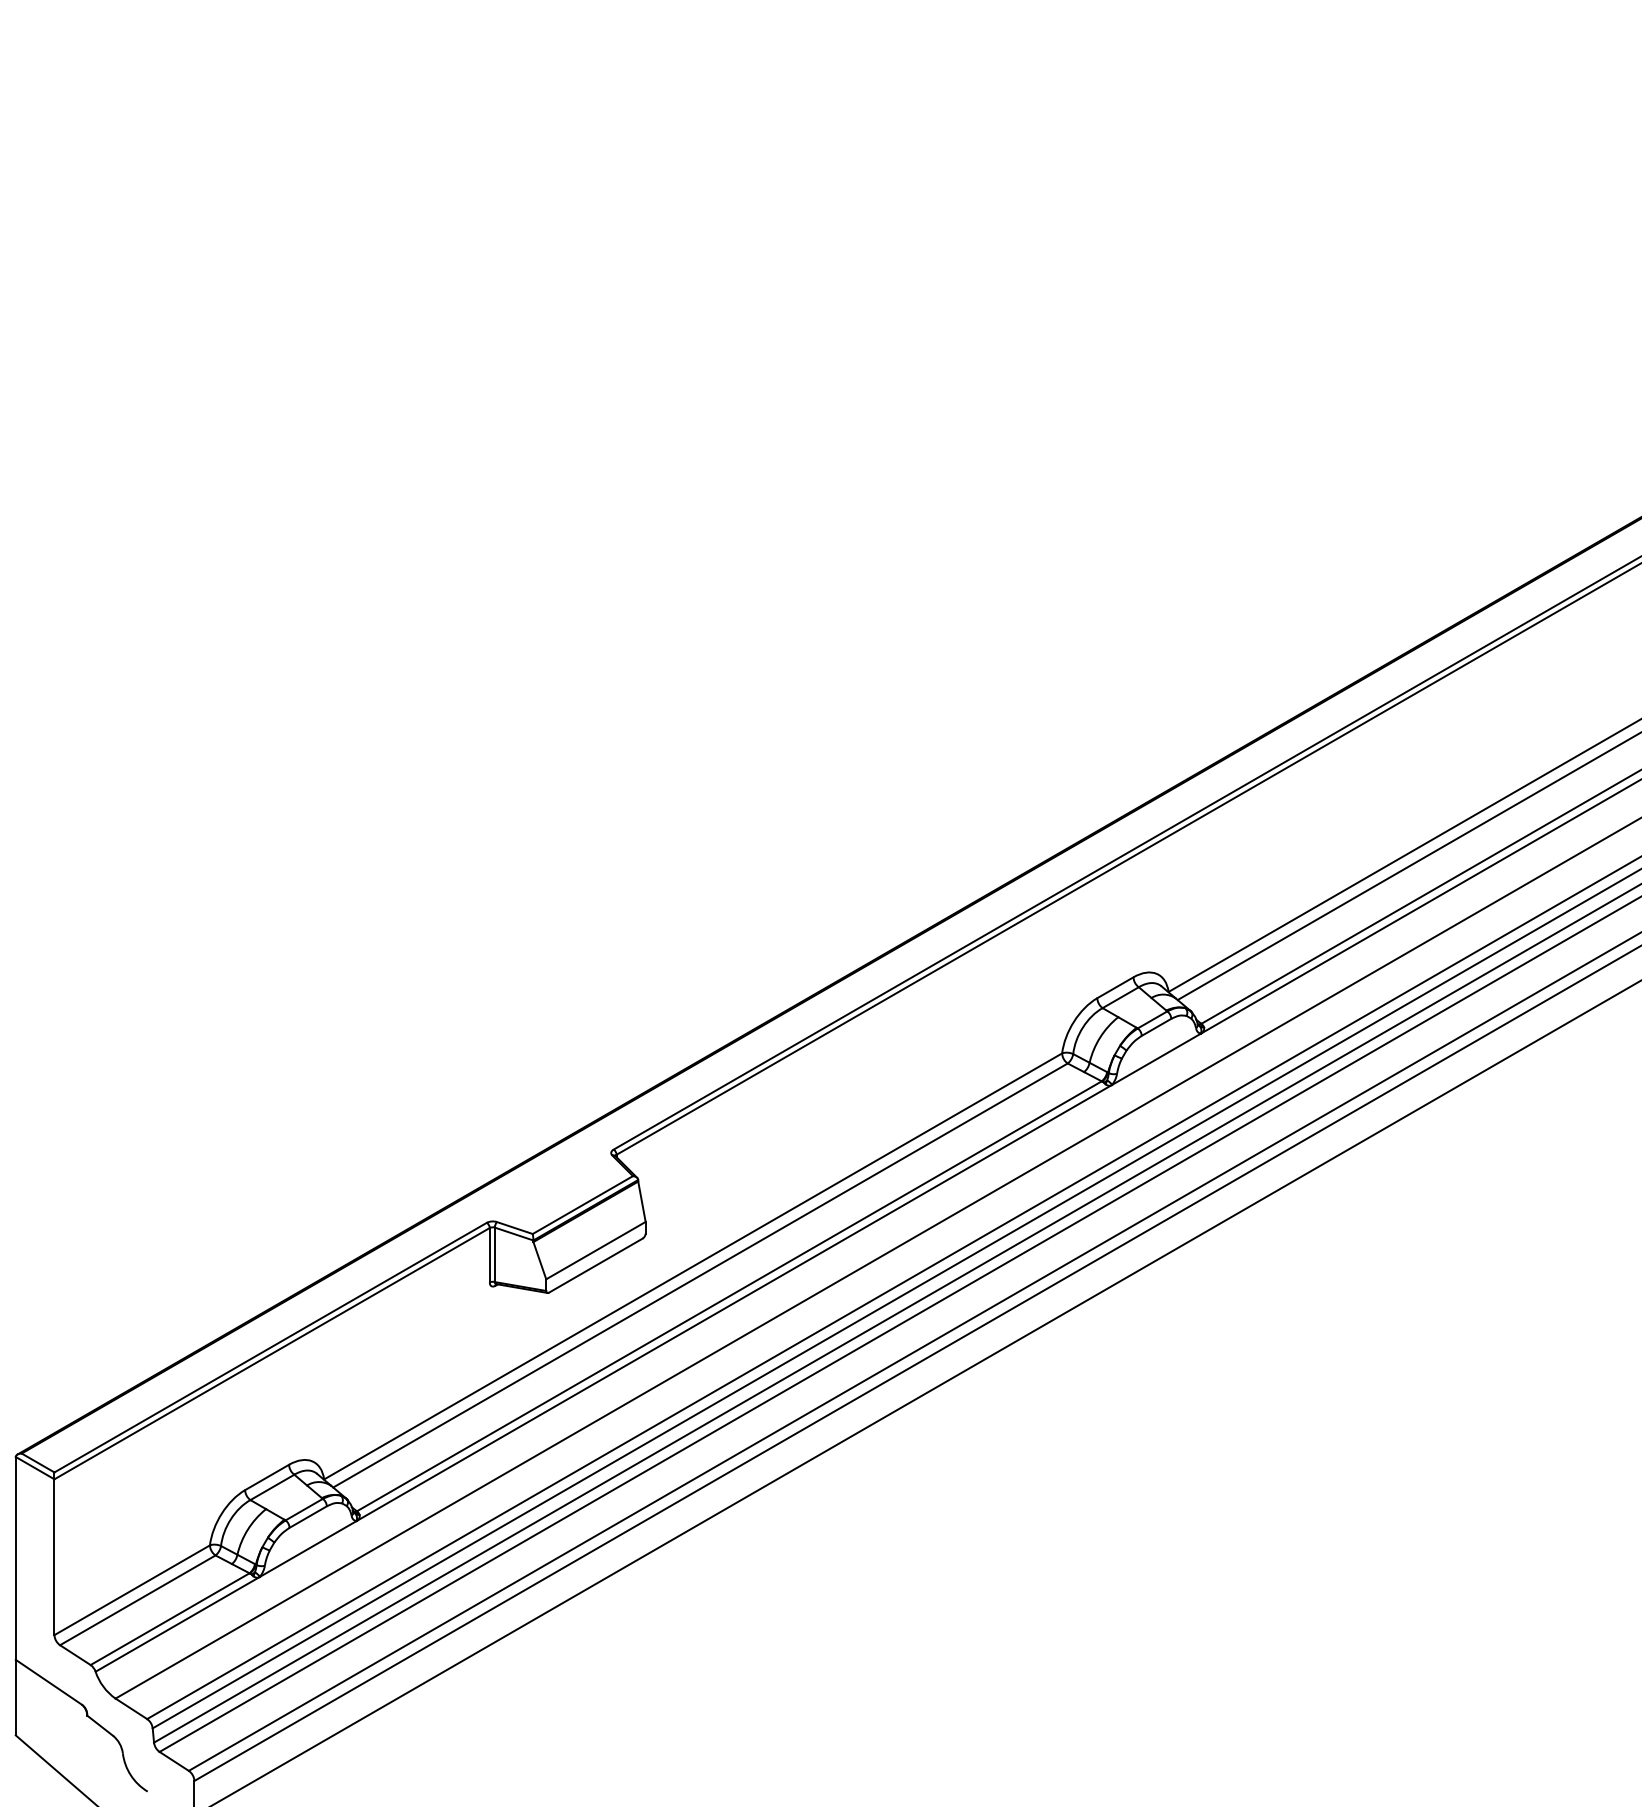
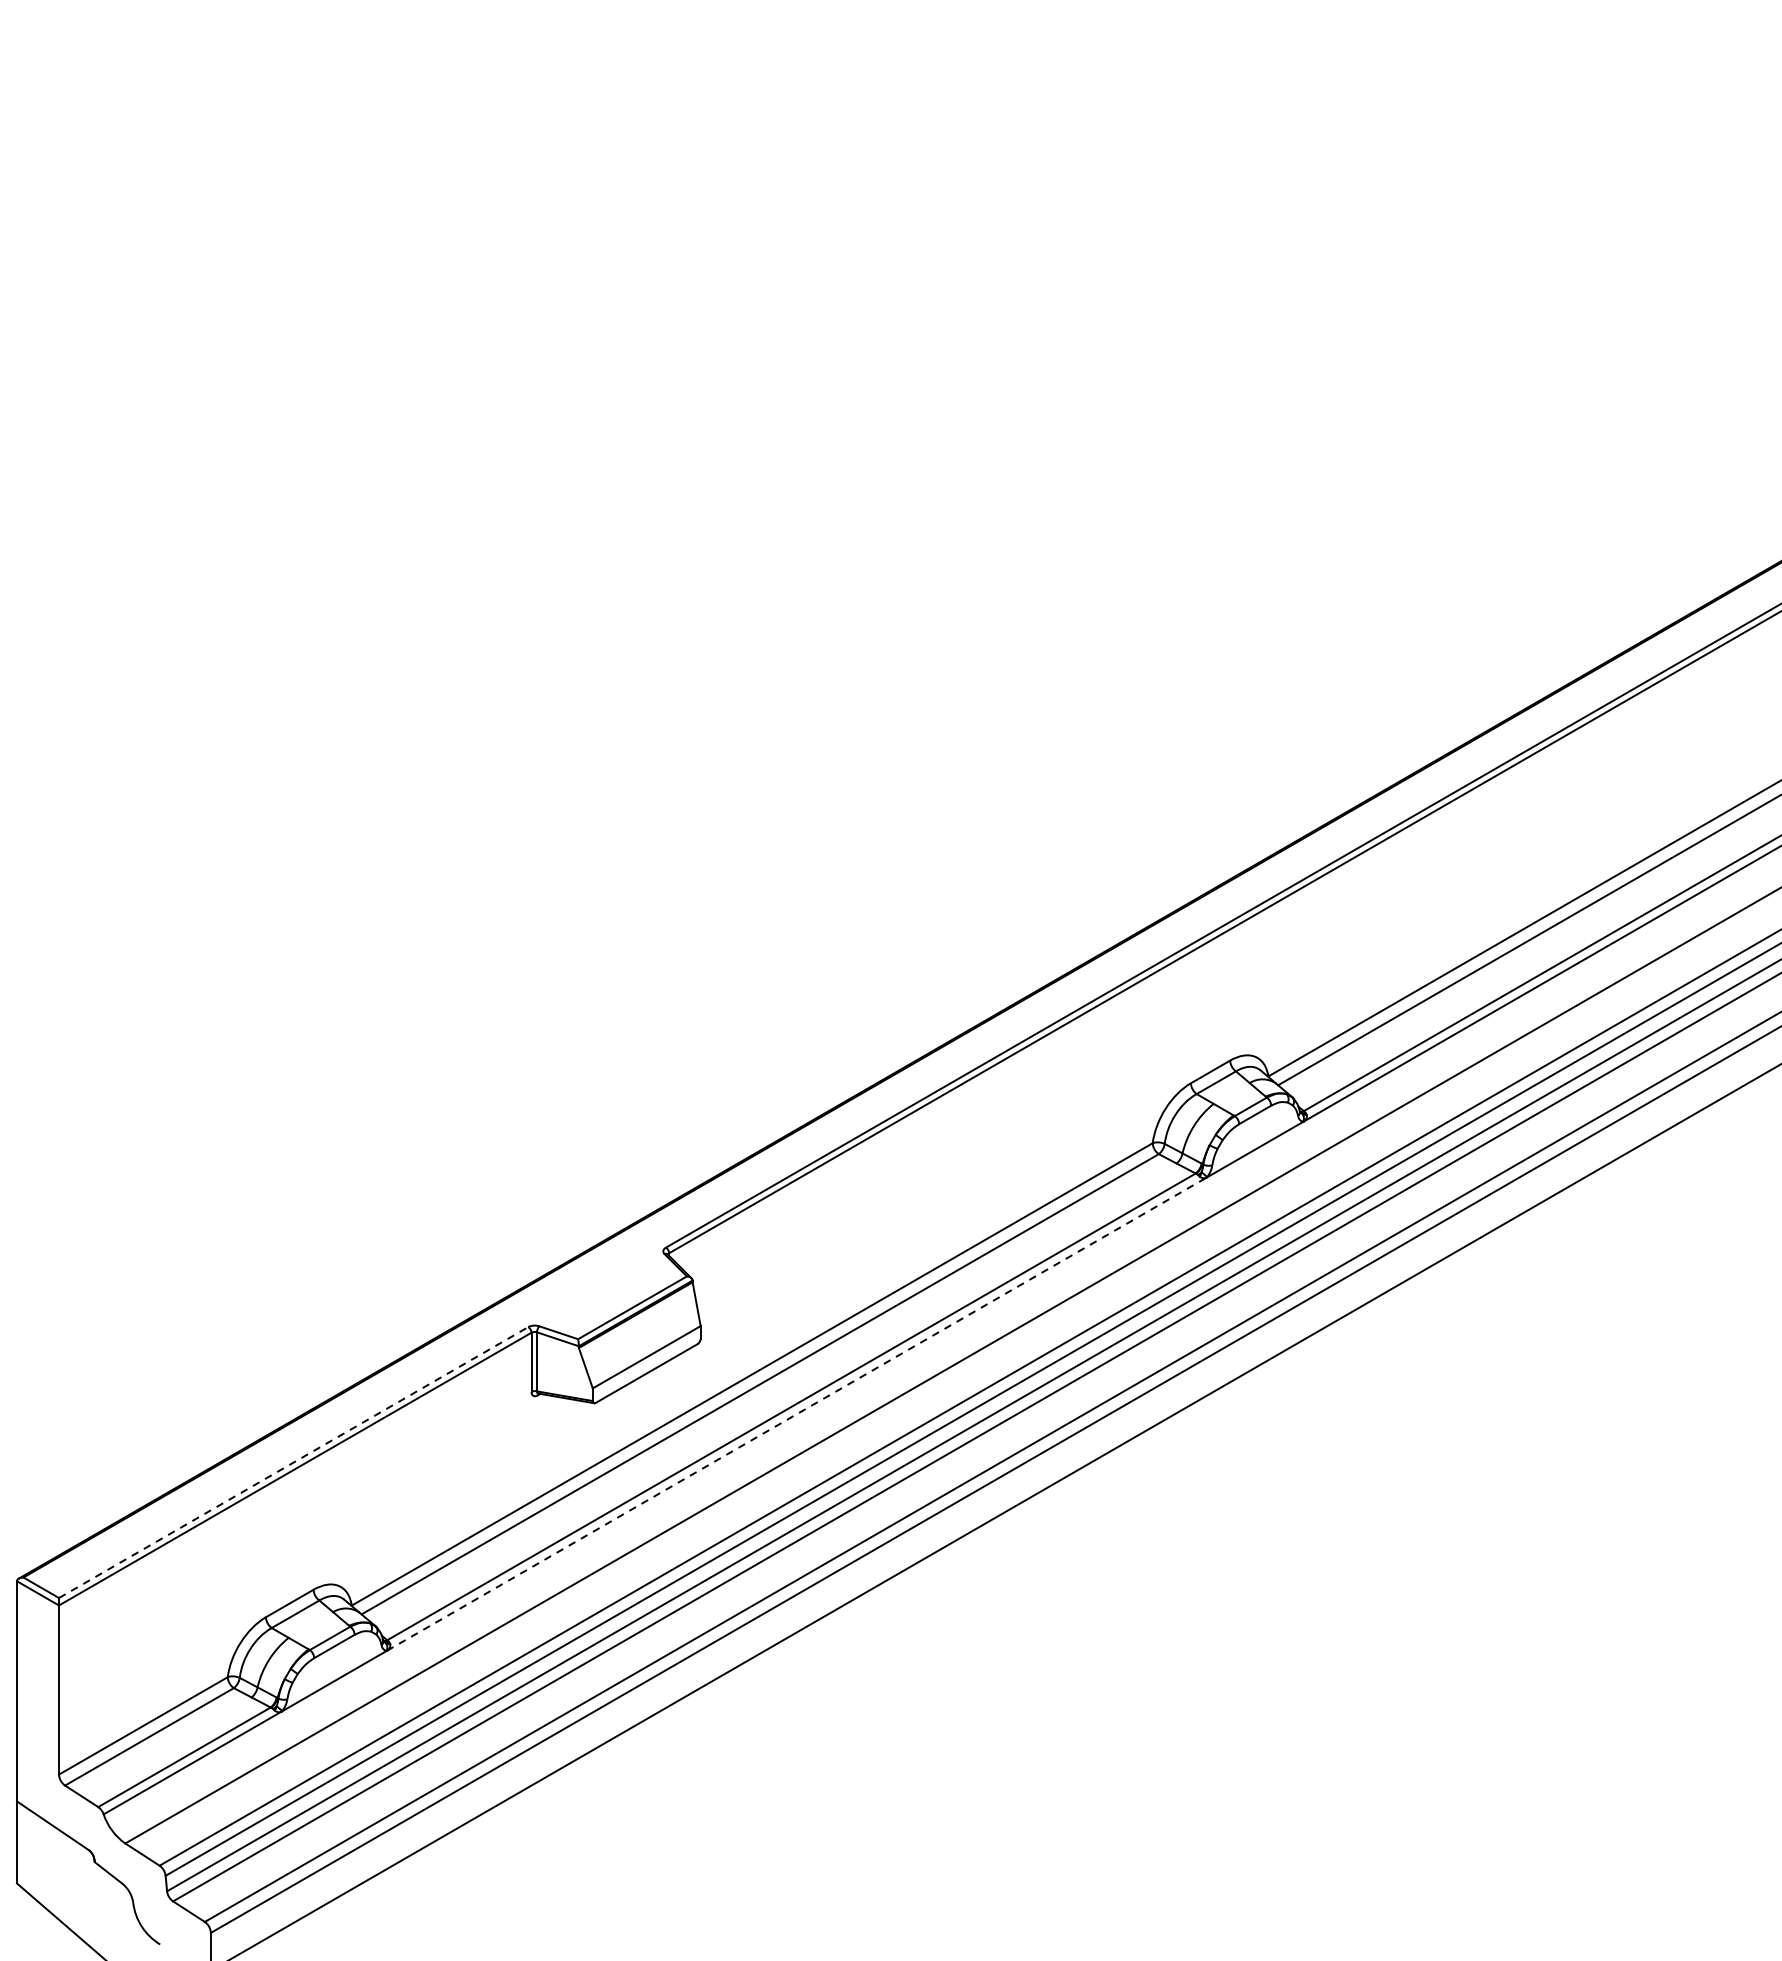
line: (734, 1302) -> (797, 1413), solid -> dashed
line: (270, 1347) -> (293, 1462), solid -> dashed

